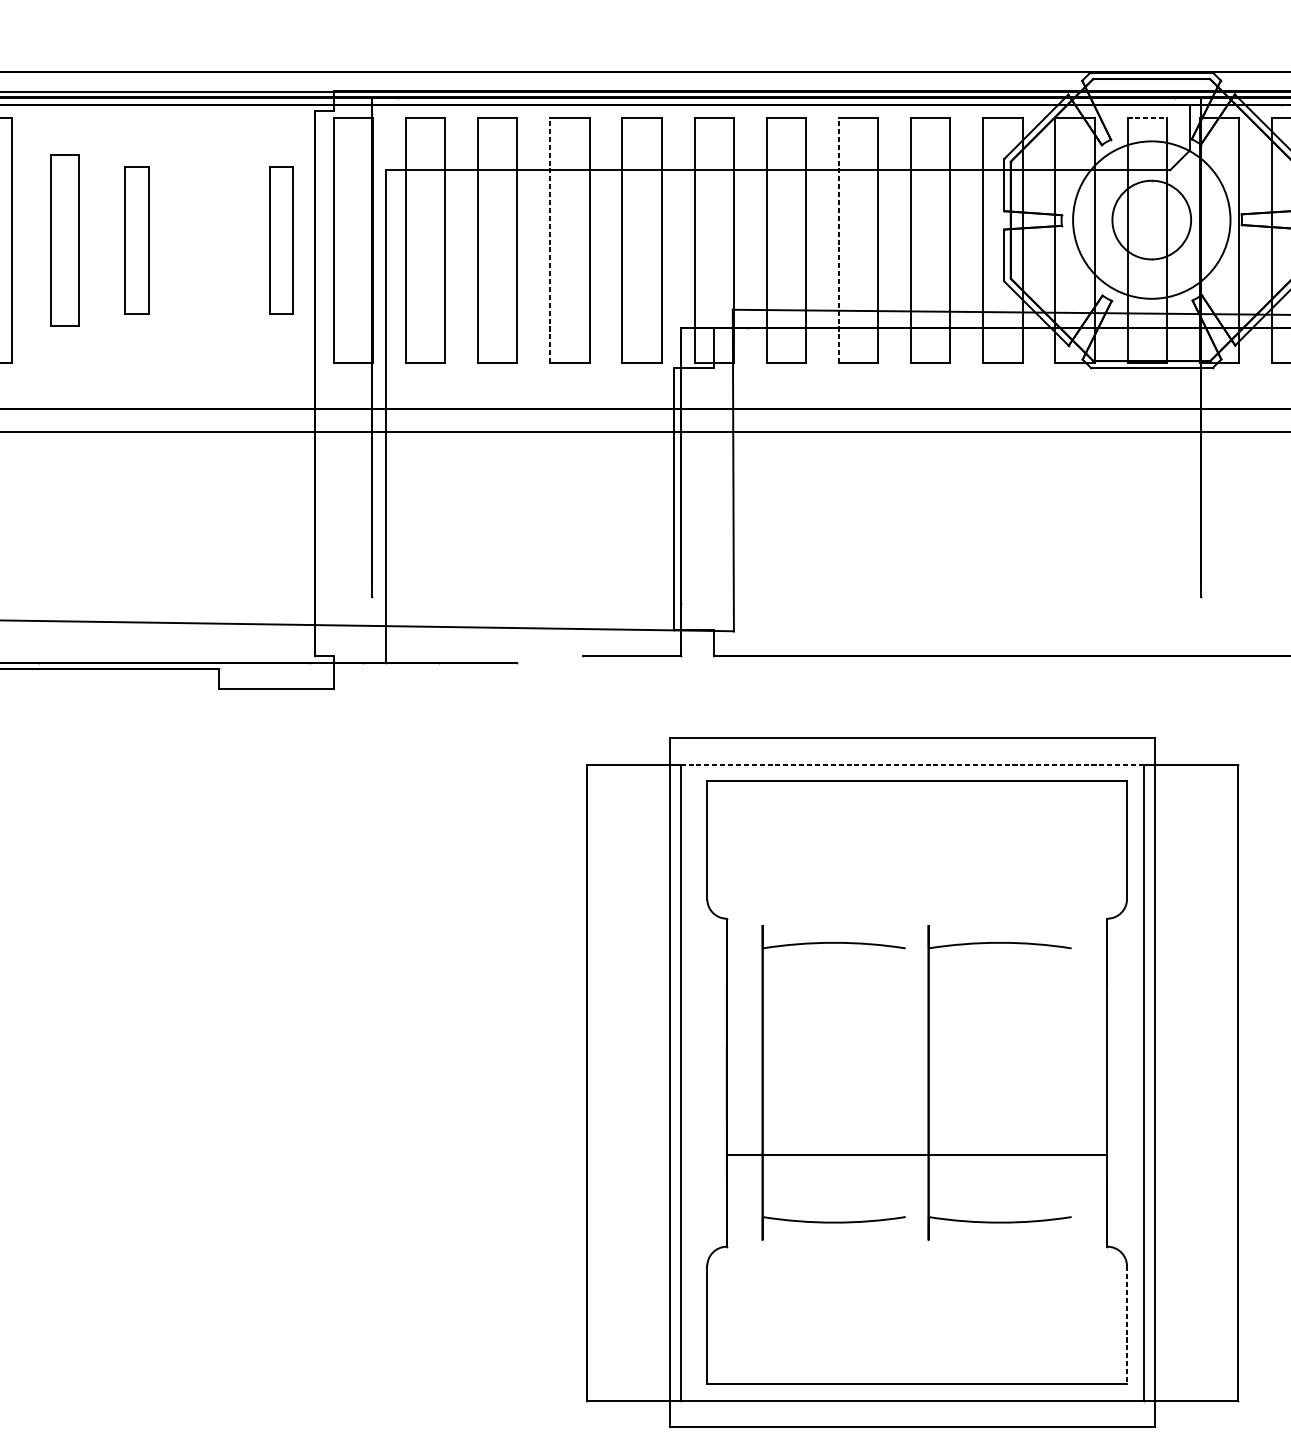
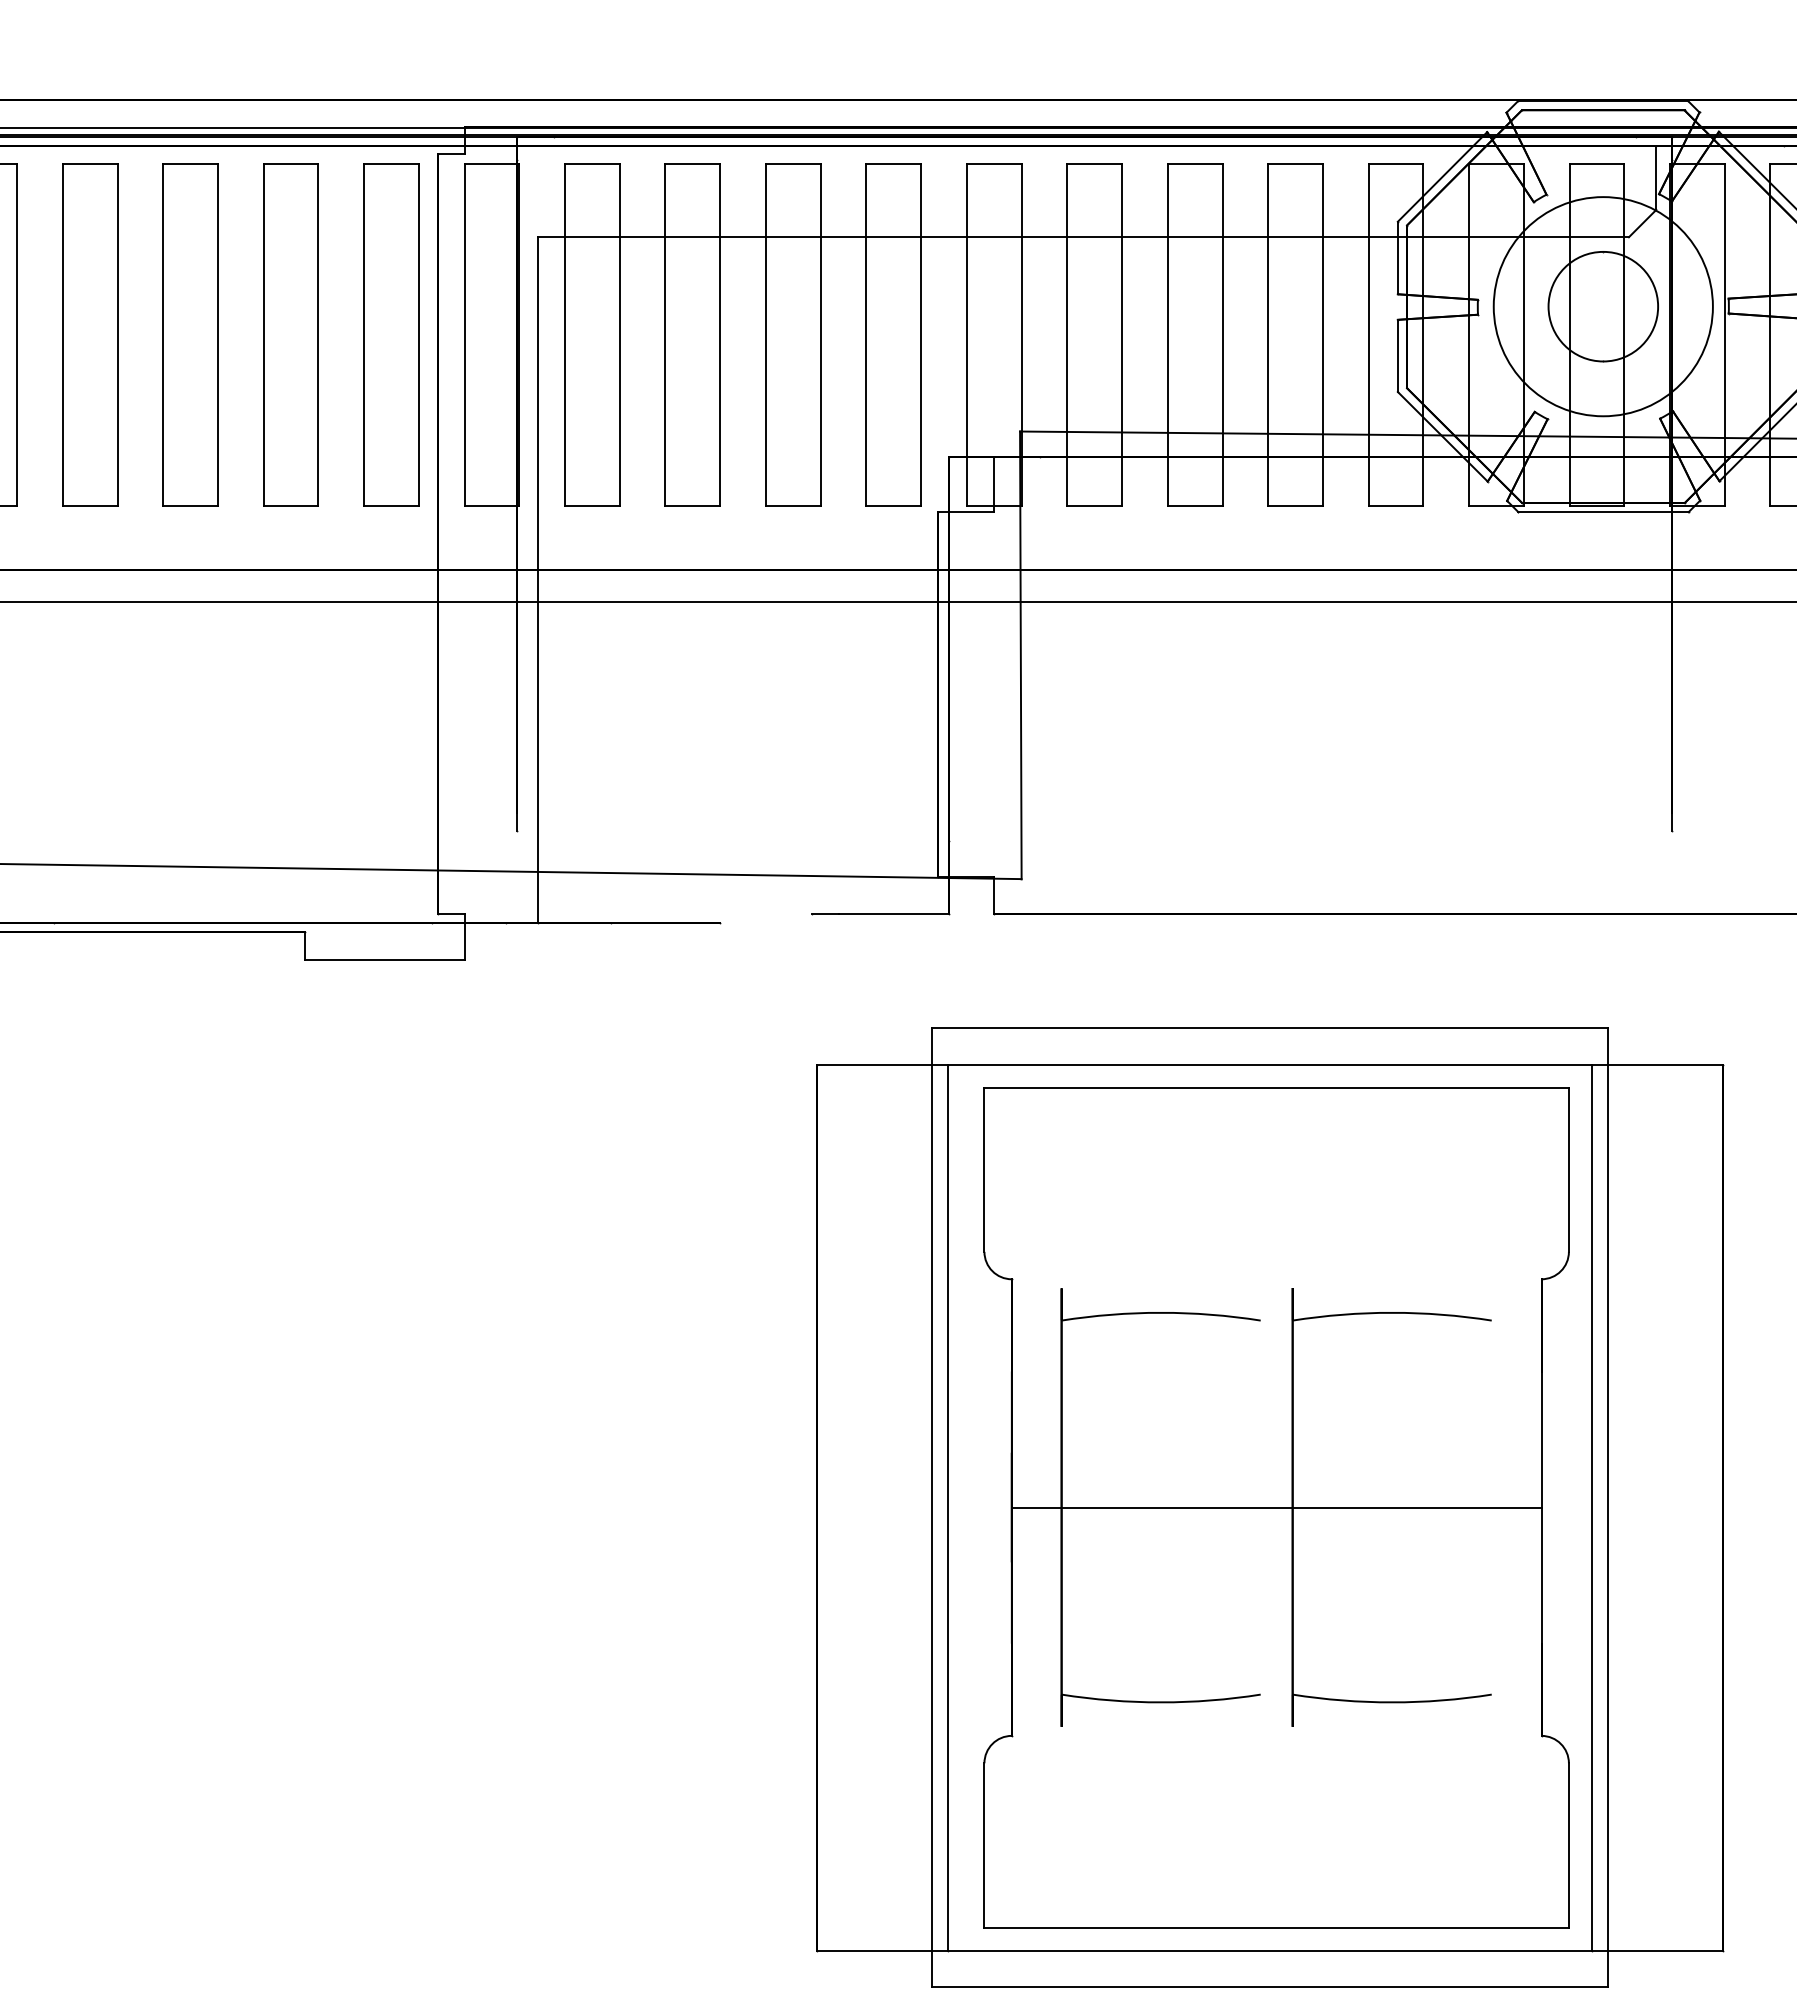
line: (1147, 117) -> (1597, 164), dashed -> solid
part: (65, 240) -> (90, 334), size x1.43
part: (136, 240) -> (190, 334), size x1.67
part: (208, 240) -> (290, 334), added
part: (281, 240) -> (391, 334), size x1.67
line: (549, 240) -> (765, 335), dashed -> solid
line: (838, 240) -> (1167, 335), dashed -> solid
line: (911, 764) -> (1269, 1064), dashed -> solid
line: (917, 1155) -> (1276, 1507), moved
line: (1126, 1325) -> (1568, 1845), dashed -> solid

